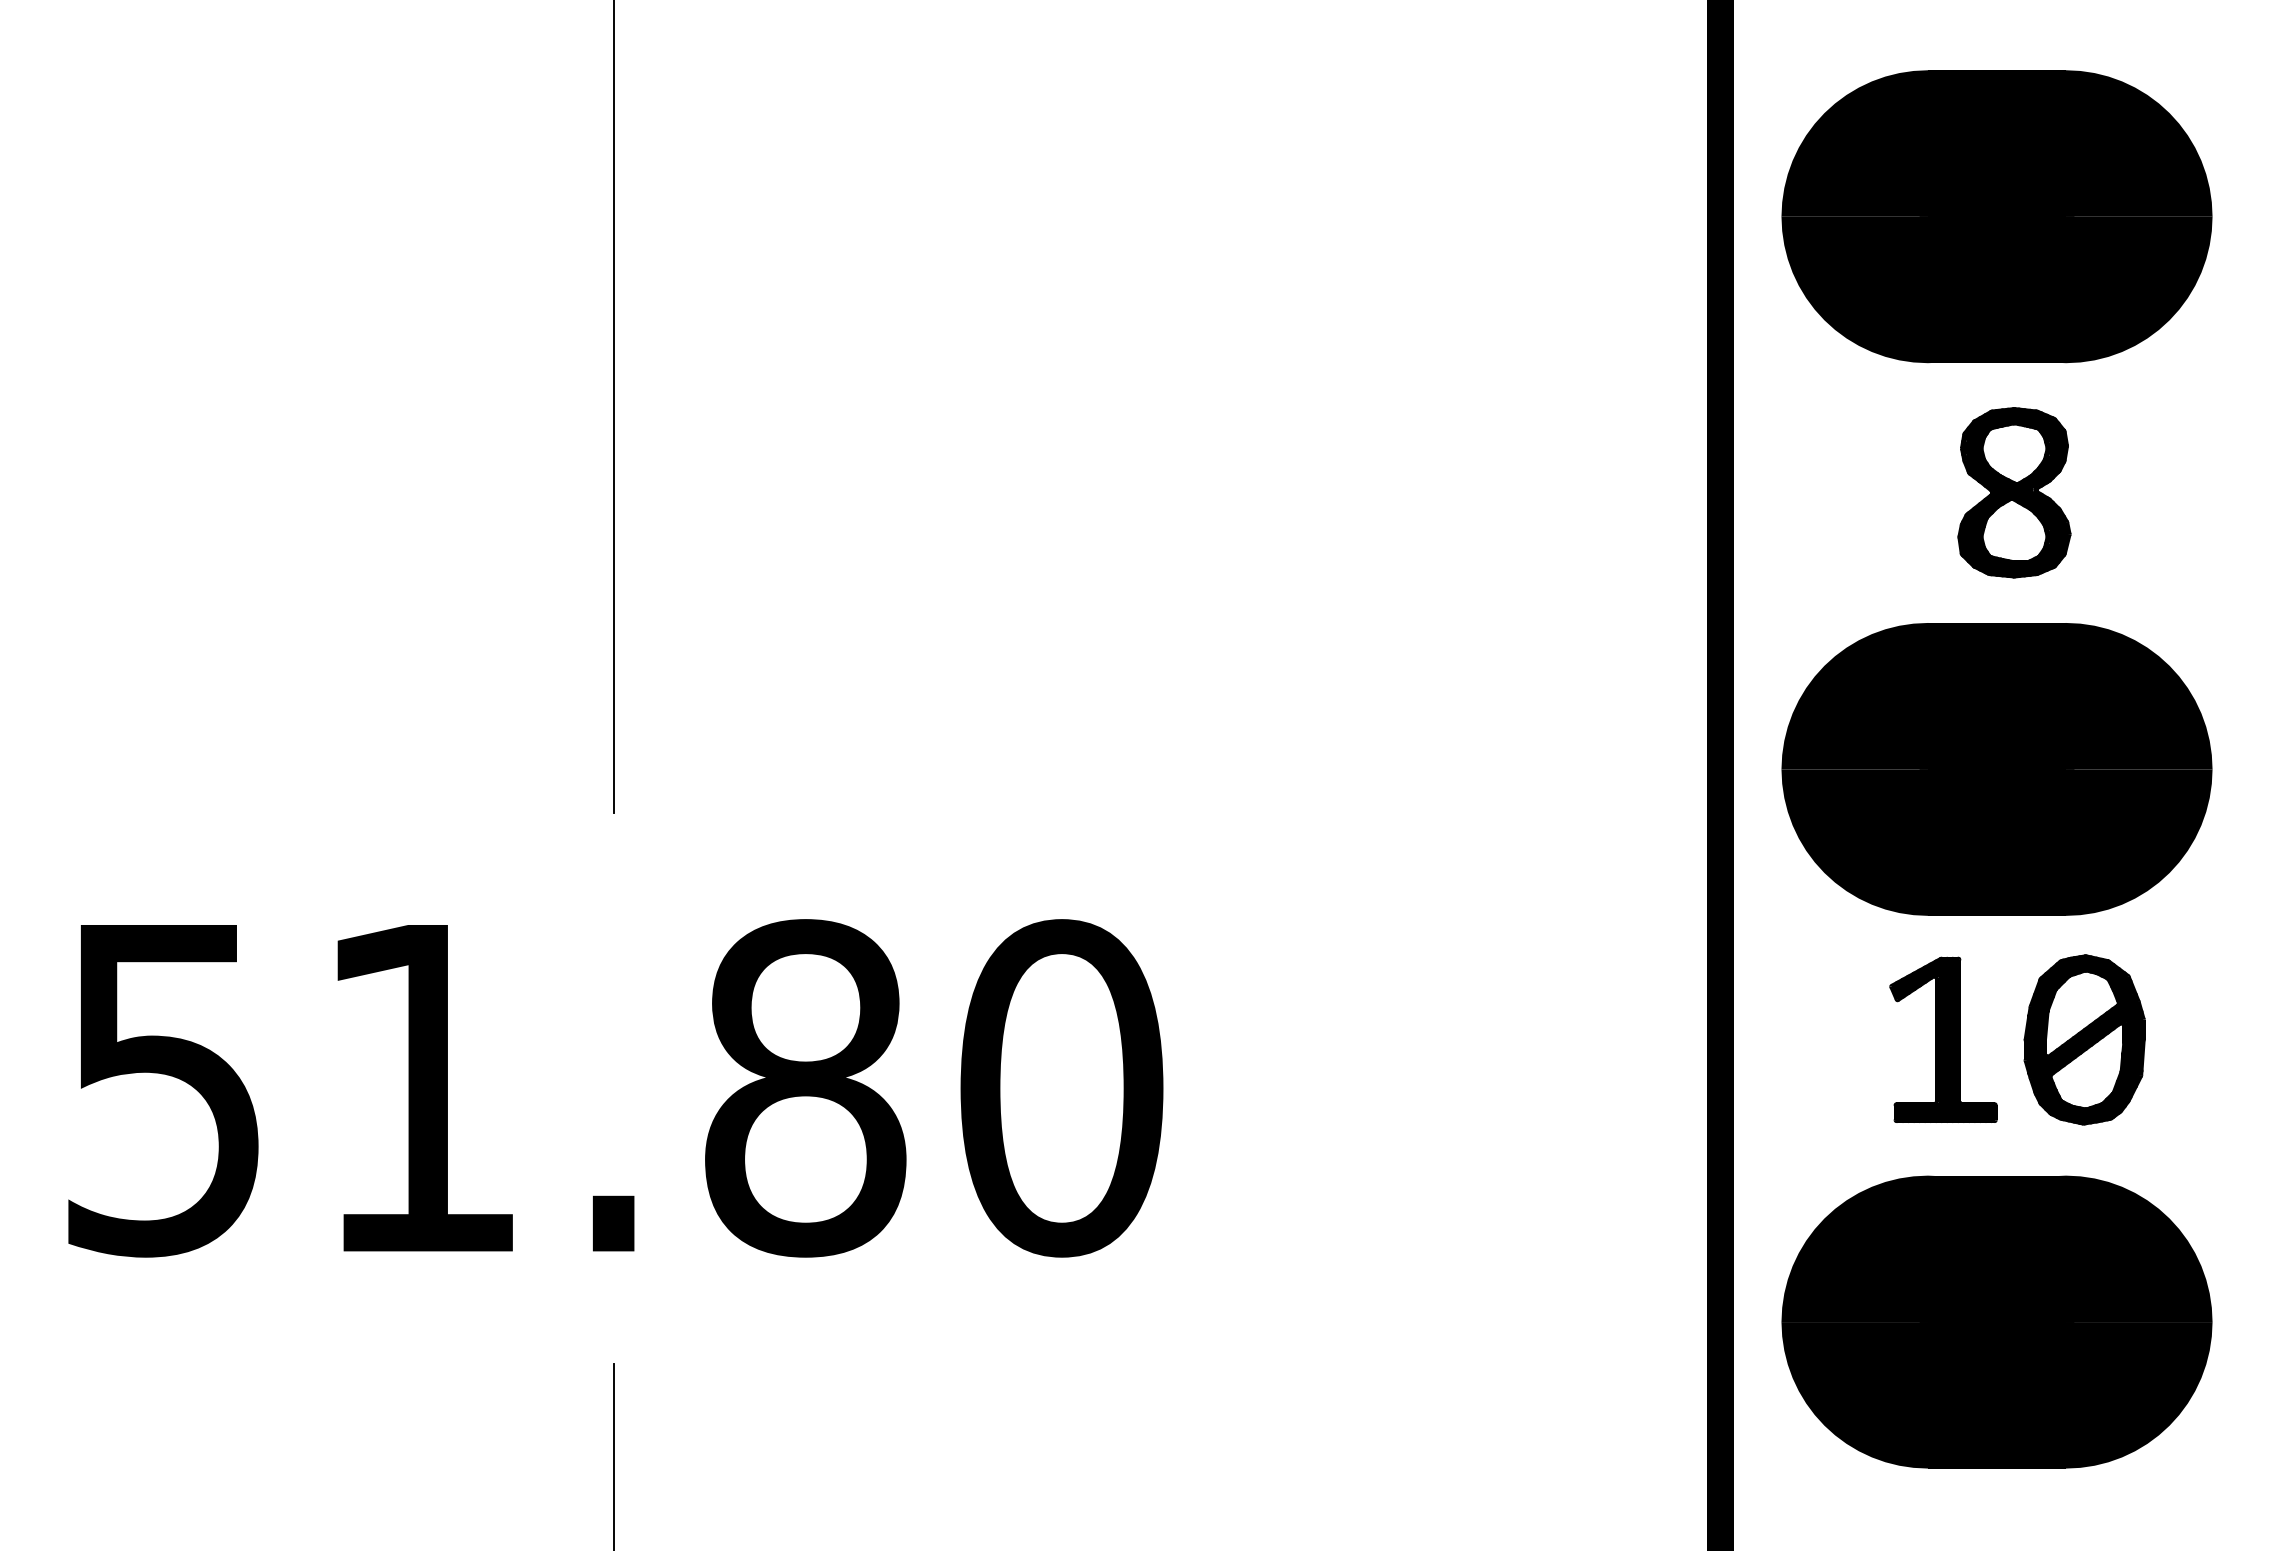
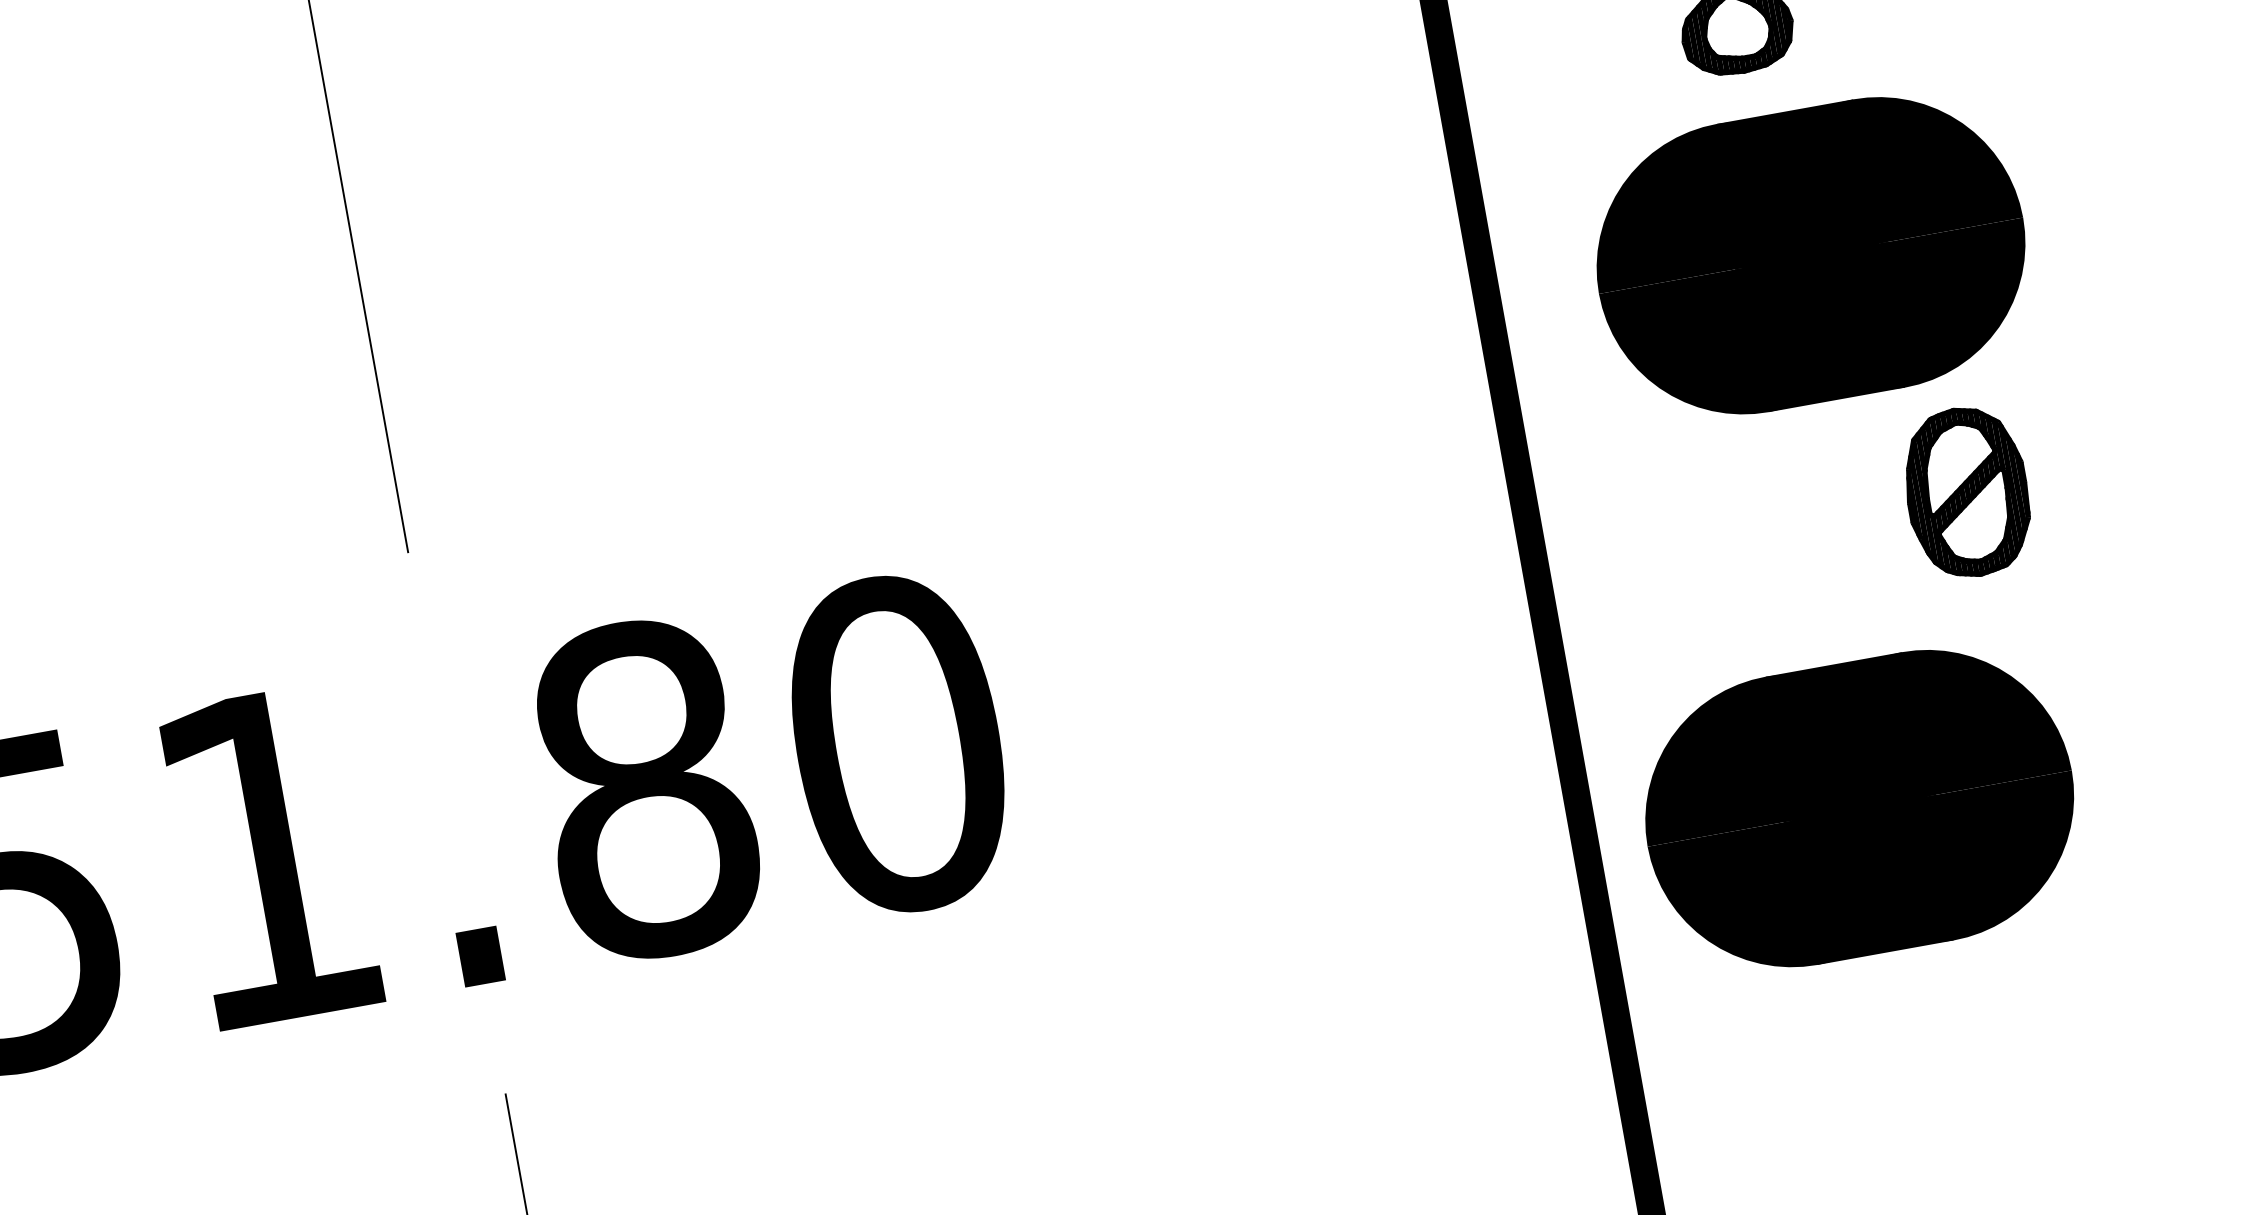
part: (1996, 769) -> (1810, 255), moved
part: (1943, 1039) -> (1757, 539), removed
part: (2084, 1039) -> (1966, 491), moved

